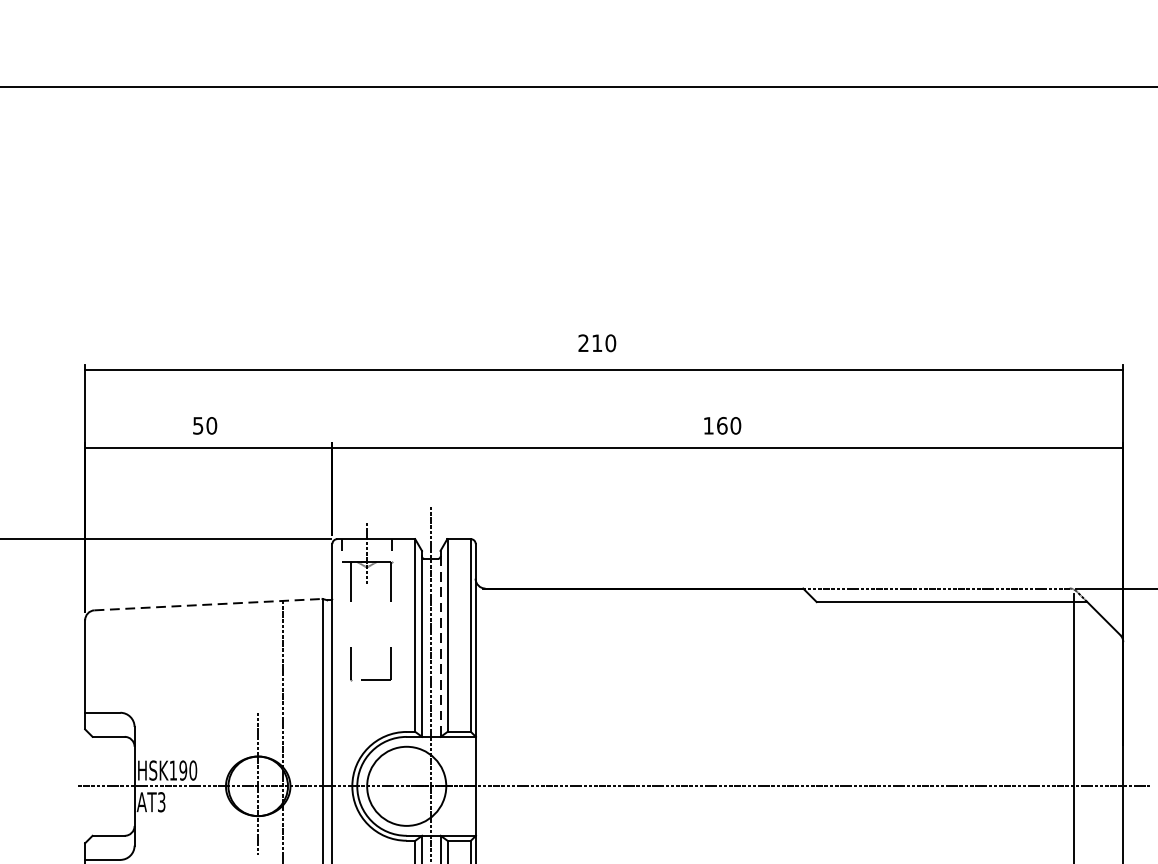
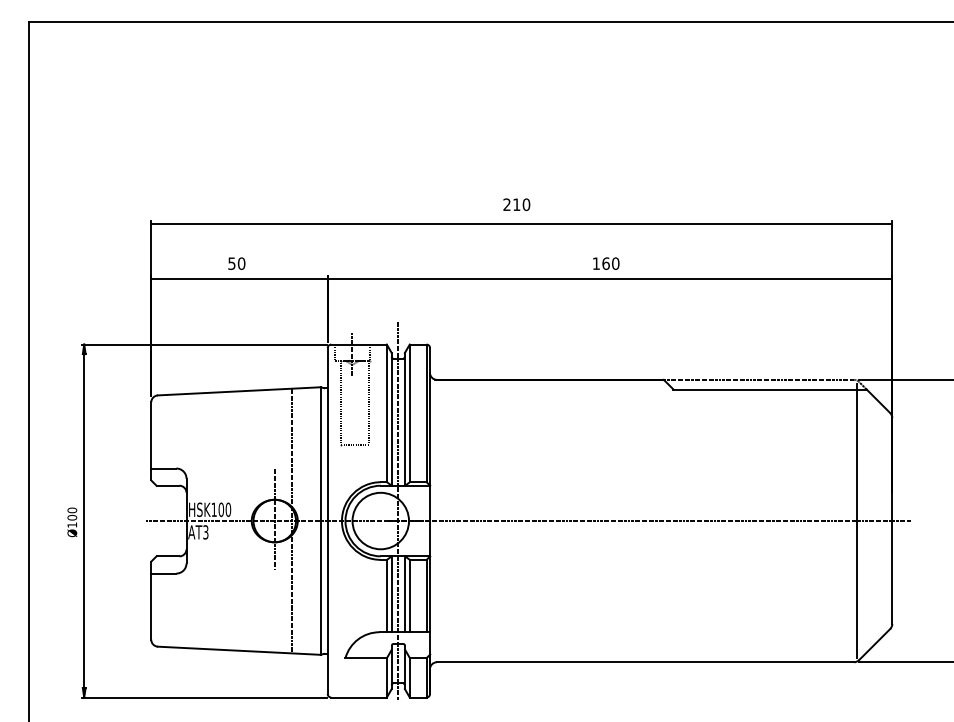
line: (208, 604) -> (239, 391), dashed -> solid
line: (441, 646) -> (405, 421), dashed -> solid
text: (182, 770) -> (220, 509), HSK190 -> HSK100

